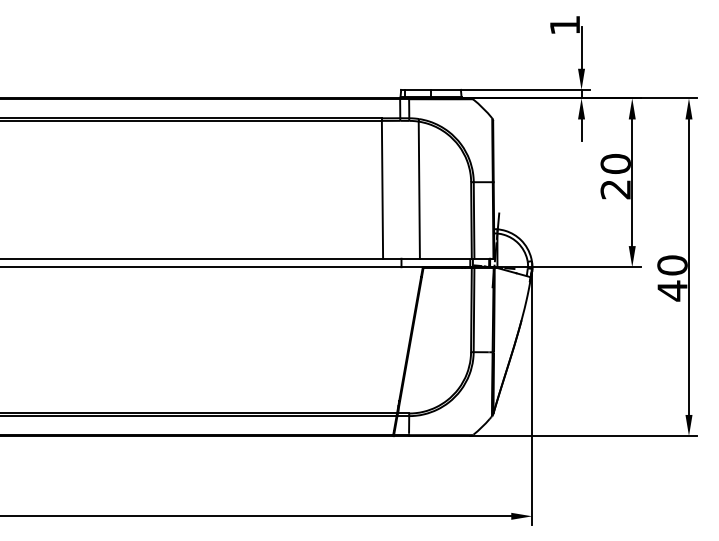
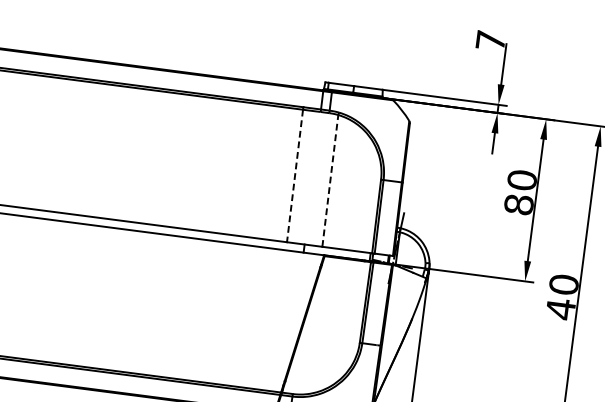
text: (564, 25) -> (490, 40), 1 -> 7
line: (382, 189) -> (295, 175), solid -> dashed
text: (615, 189) -> (518, 204), 20 -> 80
line: (419, 190) -> (330, 181), solid -> dashed

